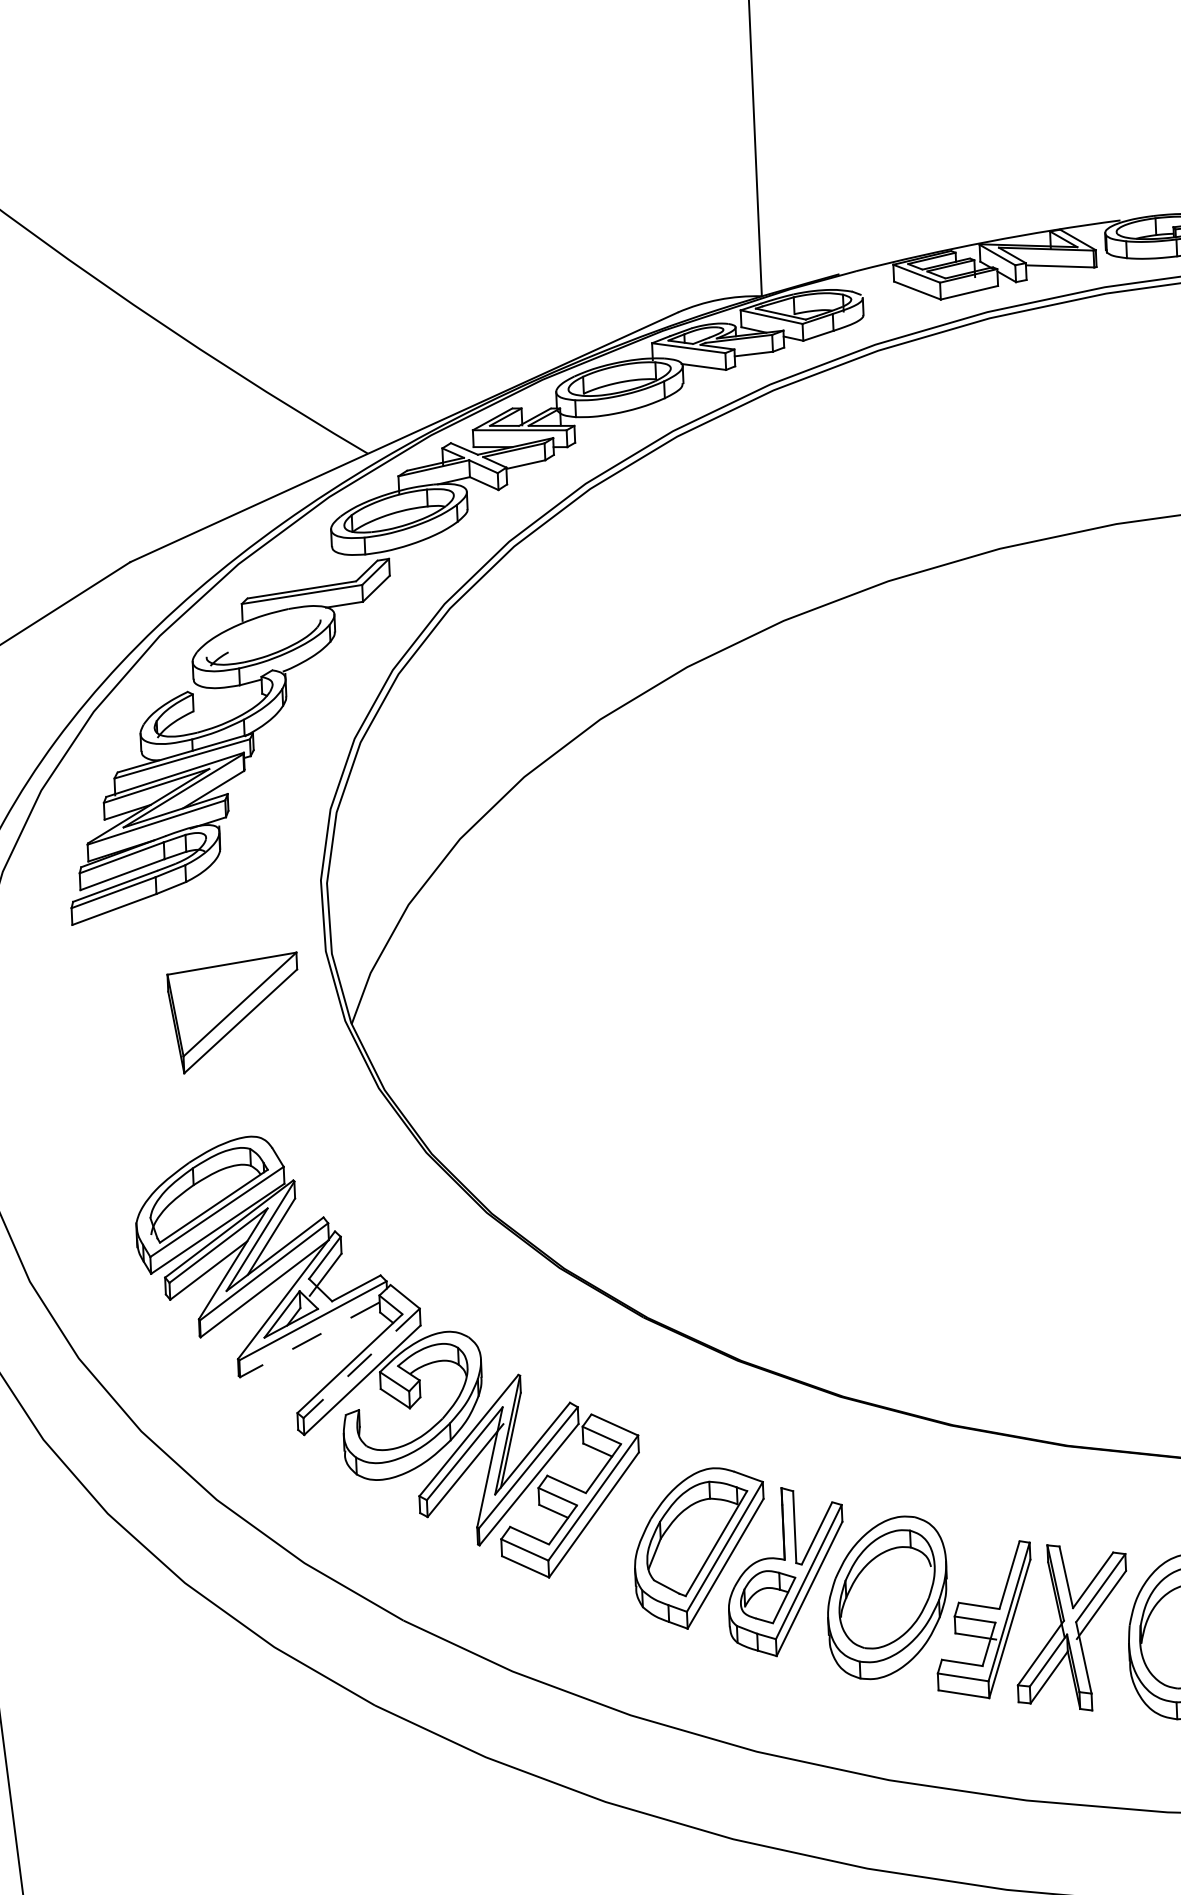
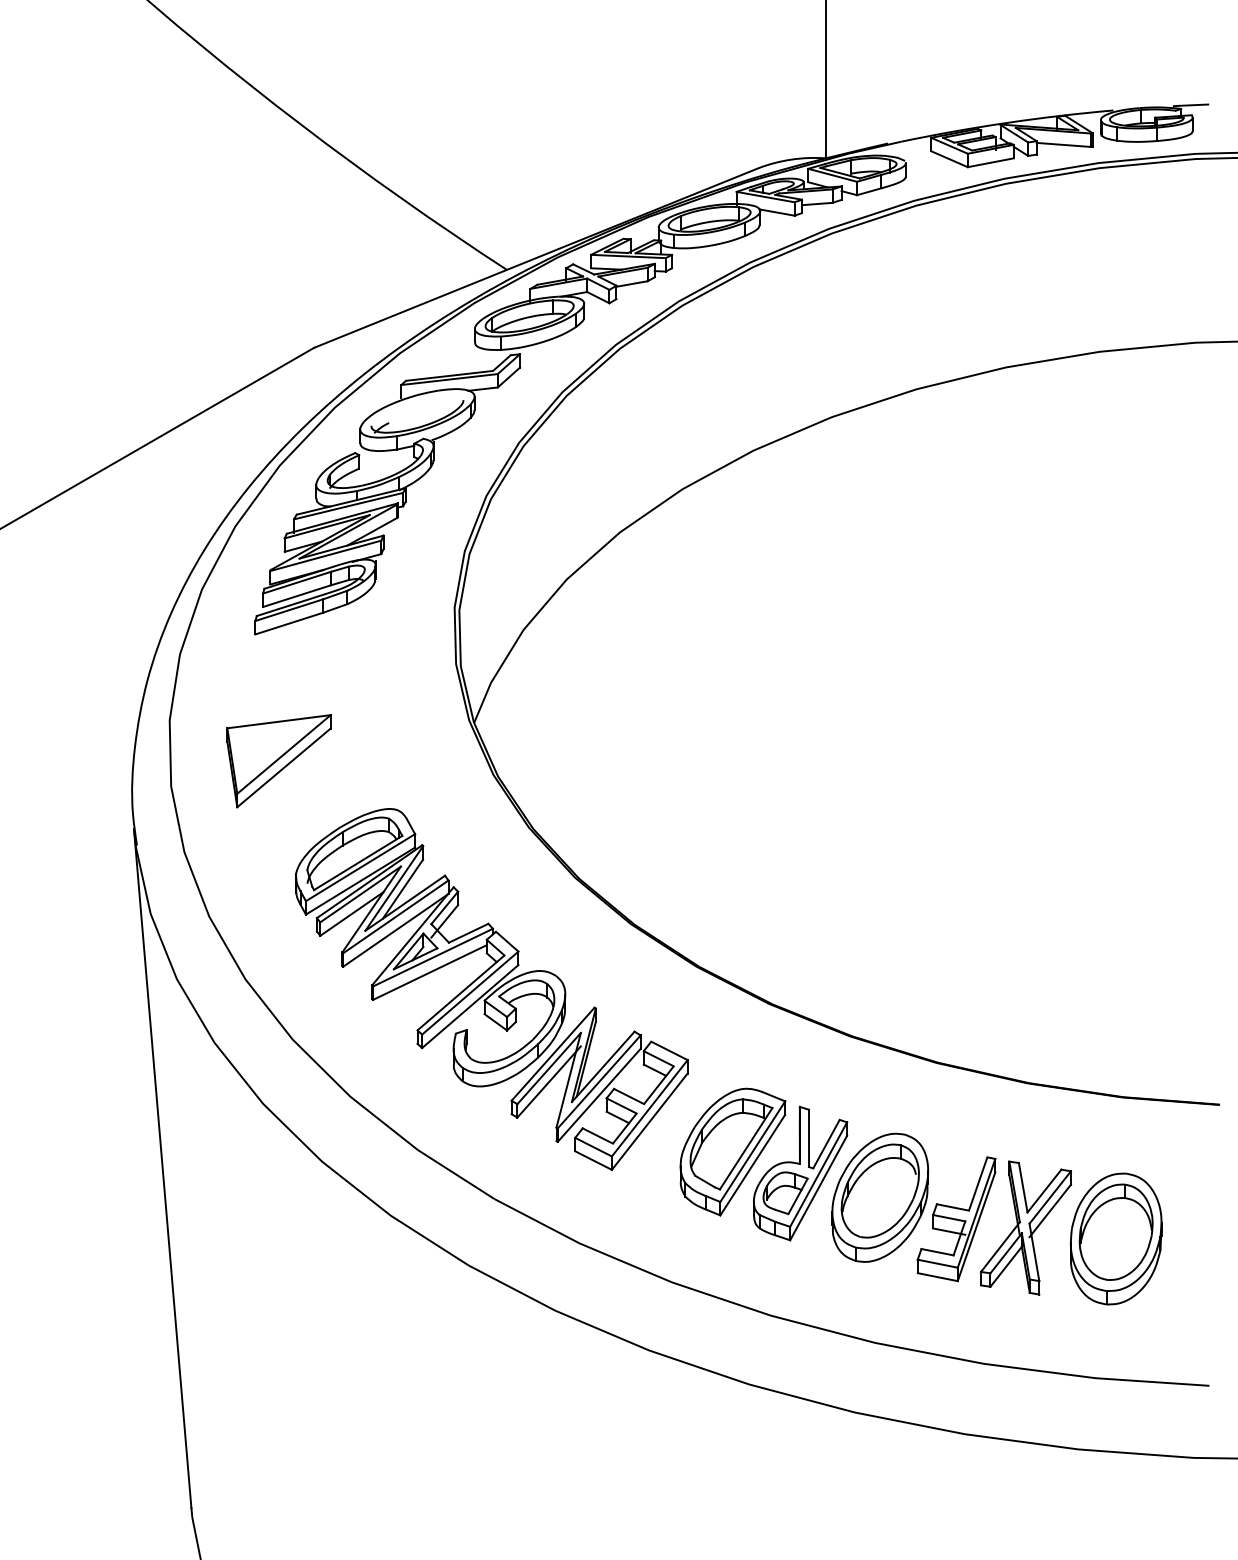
part: (233, 1013) -> (278, 761), moved
line: (309, 1339) -> (429, 972), dashed -> solid
line: (361, 1363) -> (470, 993), dashed -> solid

